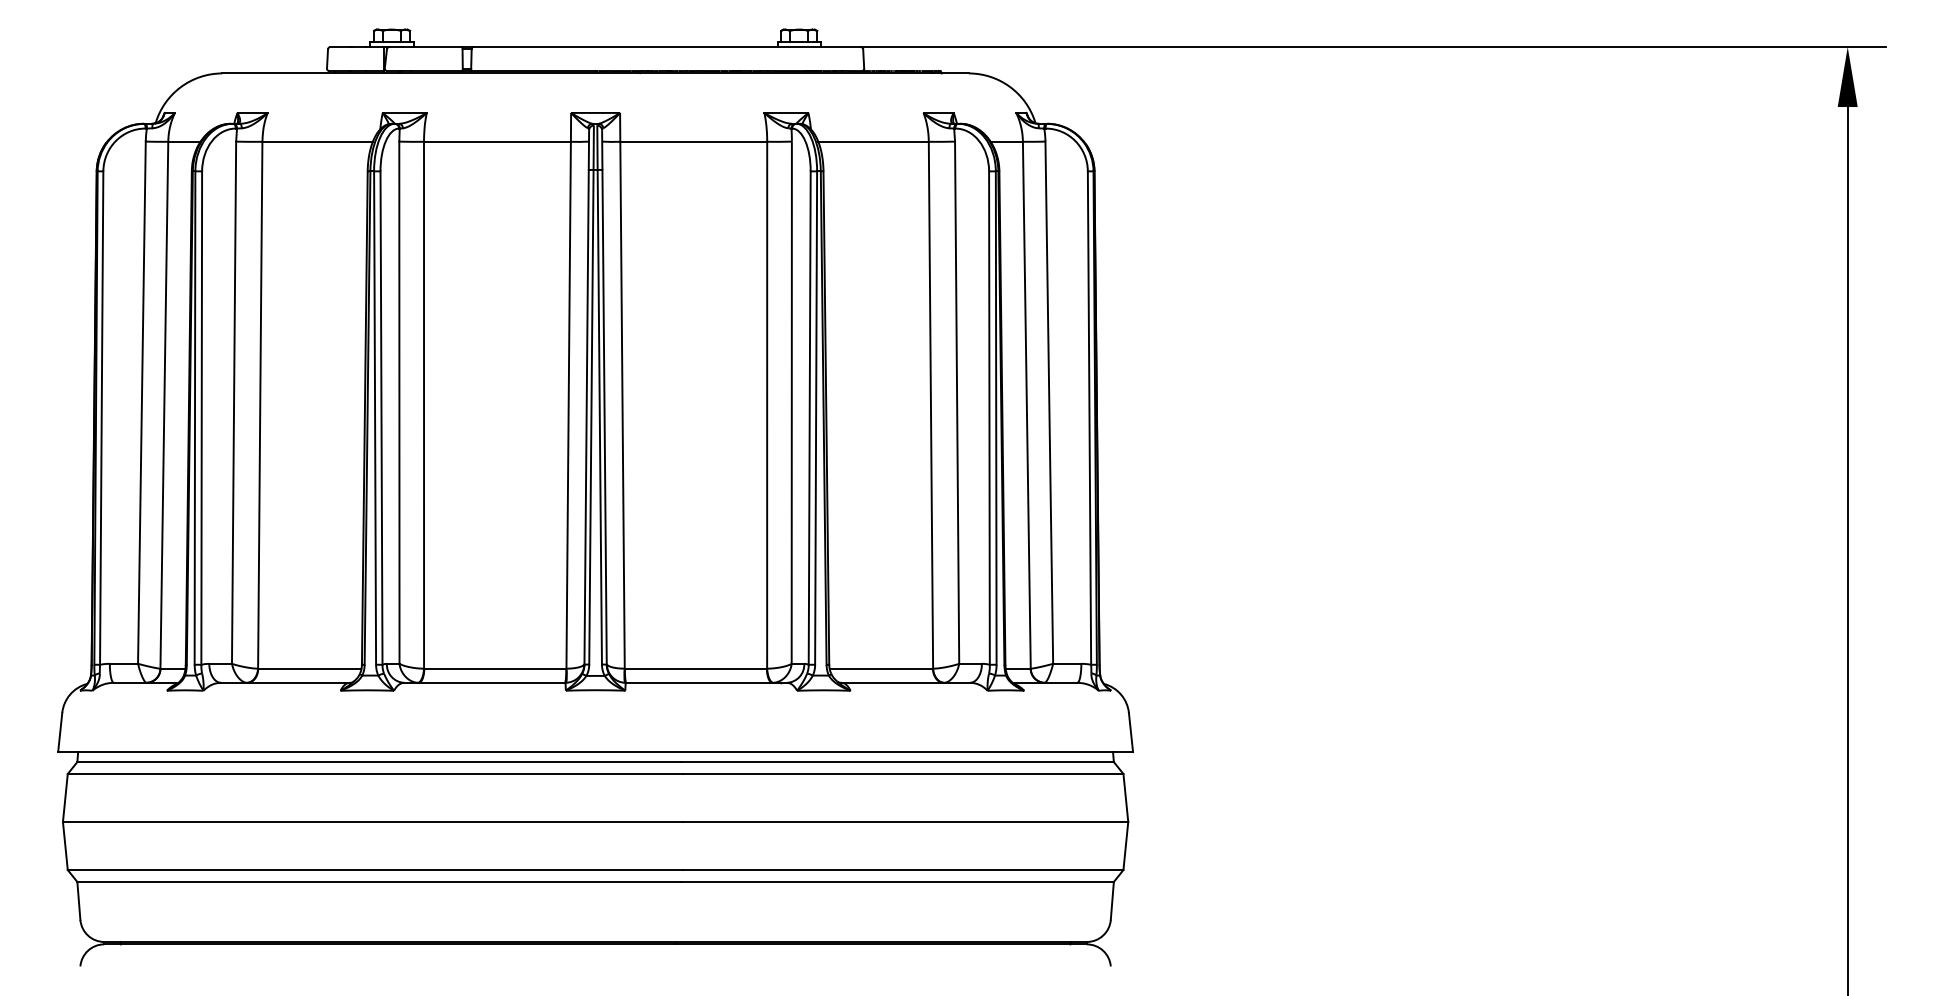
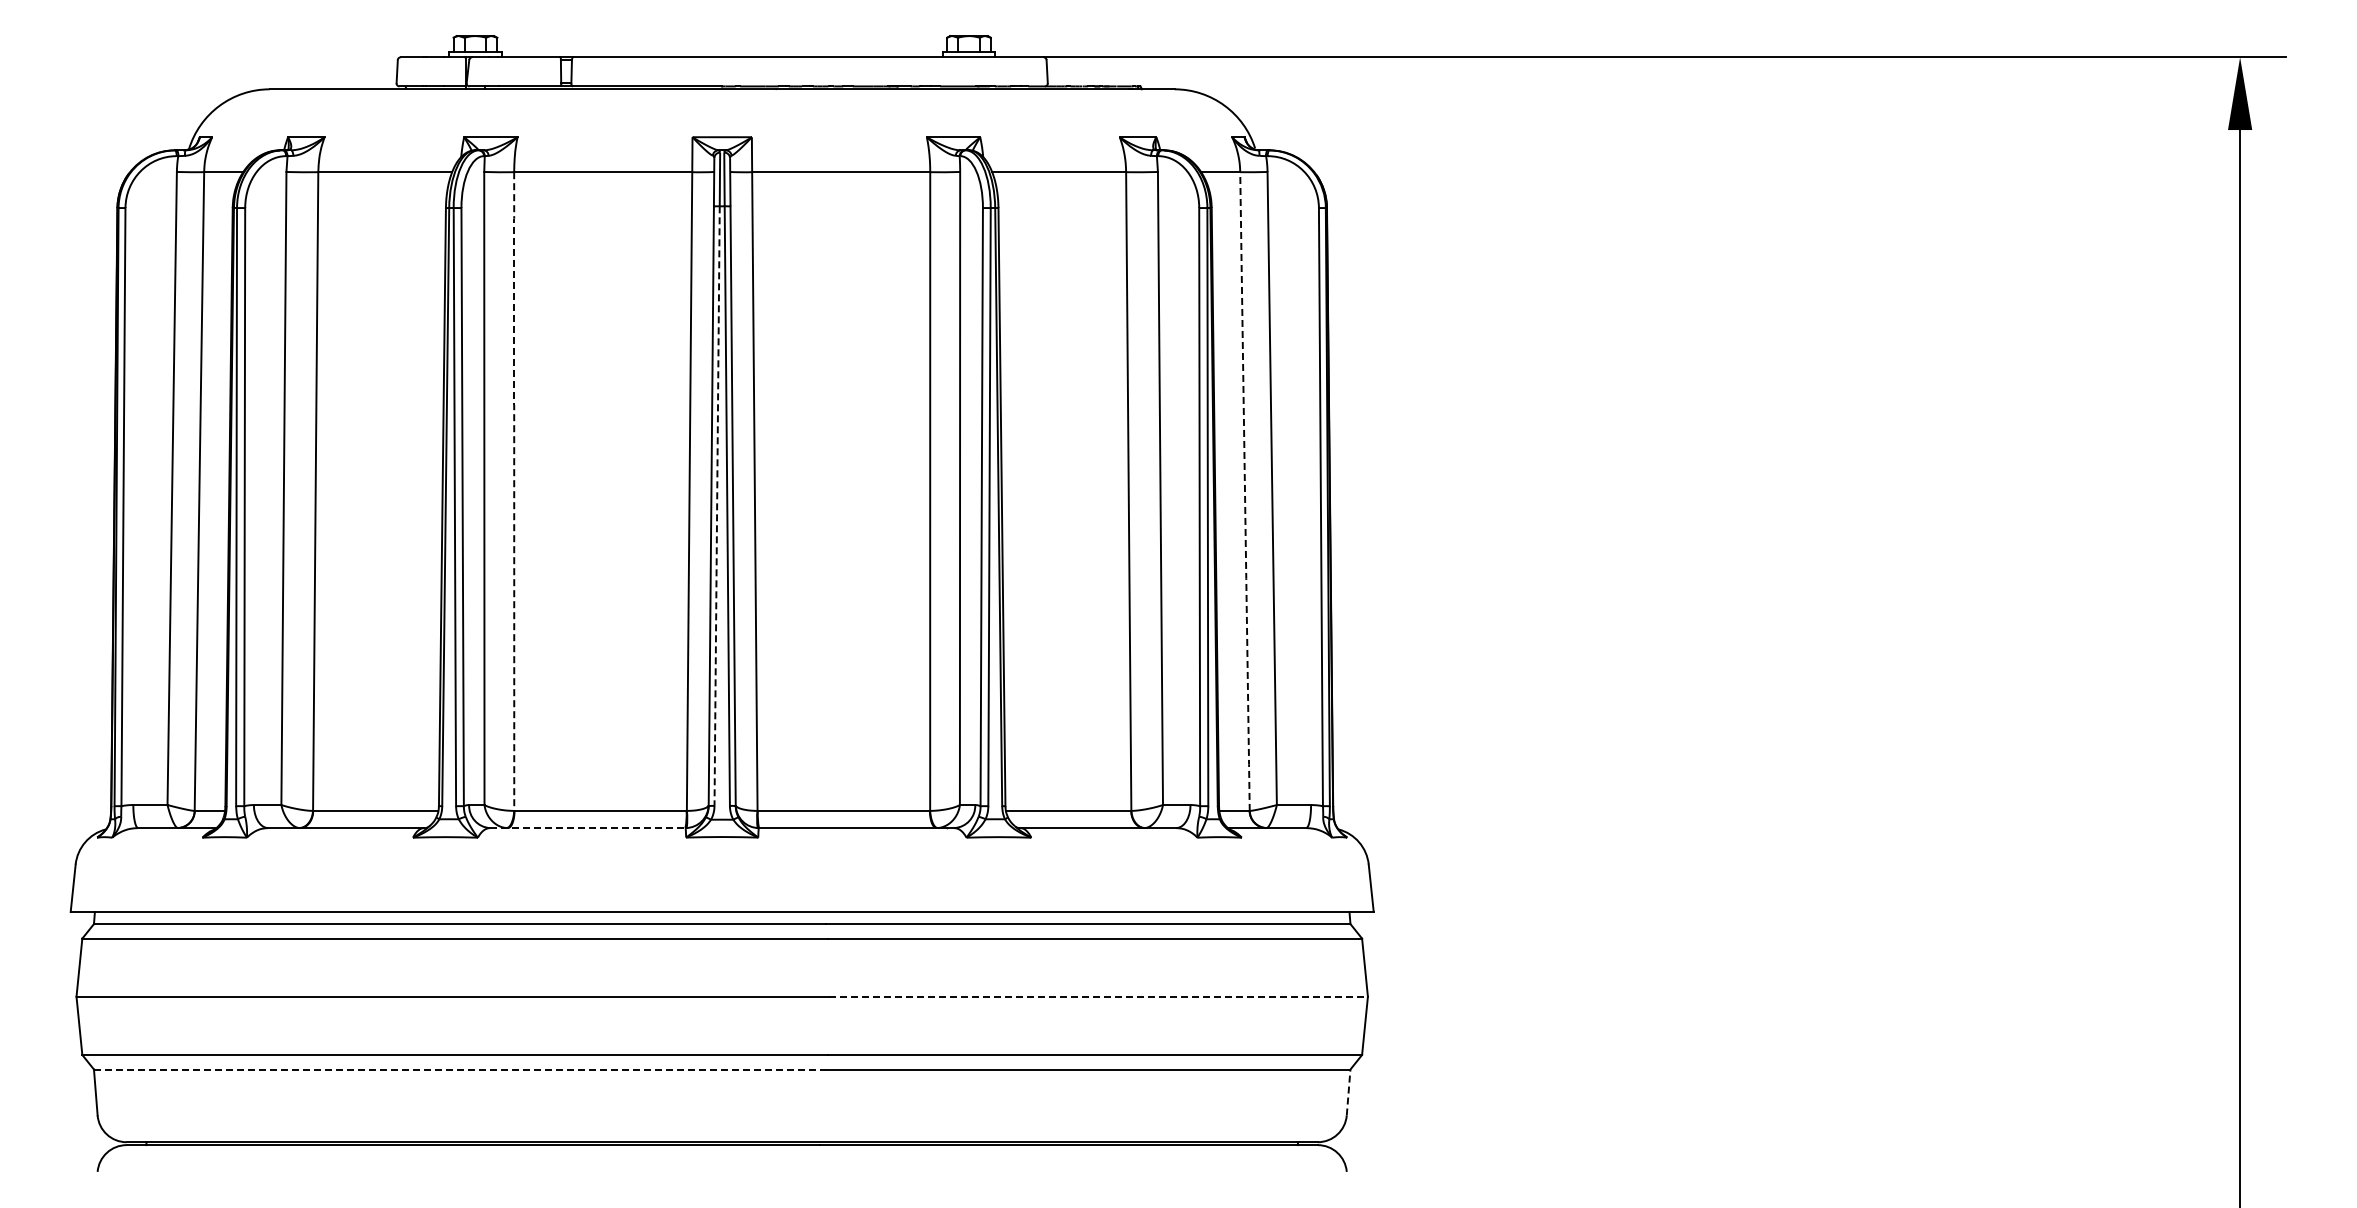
line: (424, 404) -> (514, 490), solid -> dashed
line: (1027, 406) -> (1245, 492), solid -> dashed
line: (591, 417) -> (717, 506), solid -> dashed
line: (484, 683) -> (587, 828), solid -> dashed
line: (906, 821) -> (1098, 996), solid -> dashed
line: (378, 881) -> (459, 1069), solid -> dashed
line: (1112, 900) -> (1348, 1091), solid -> dashed

